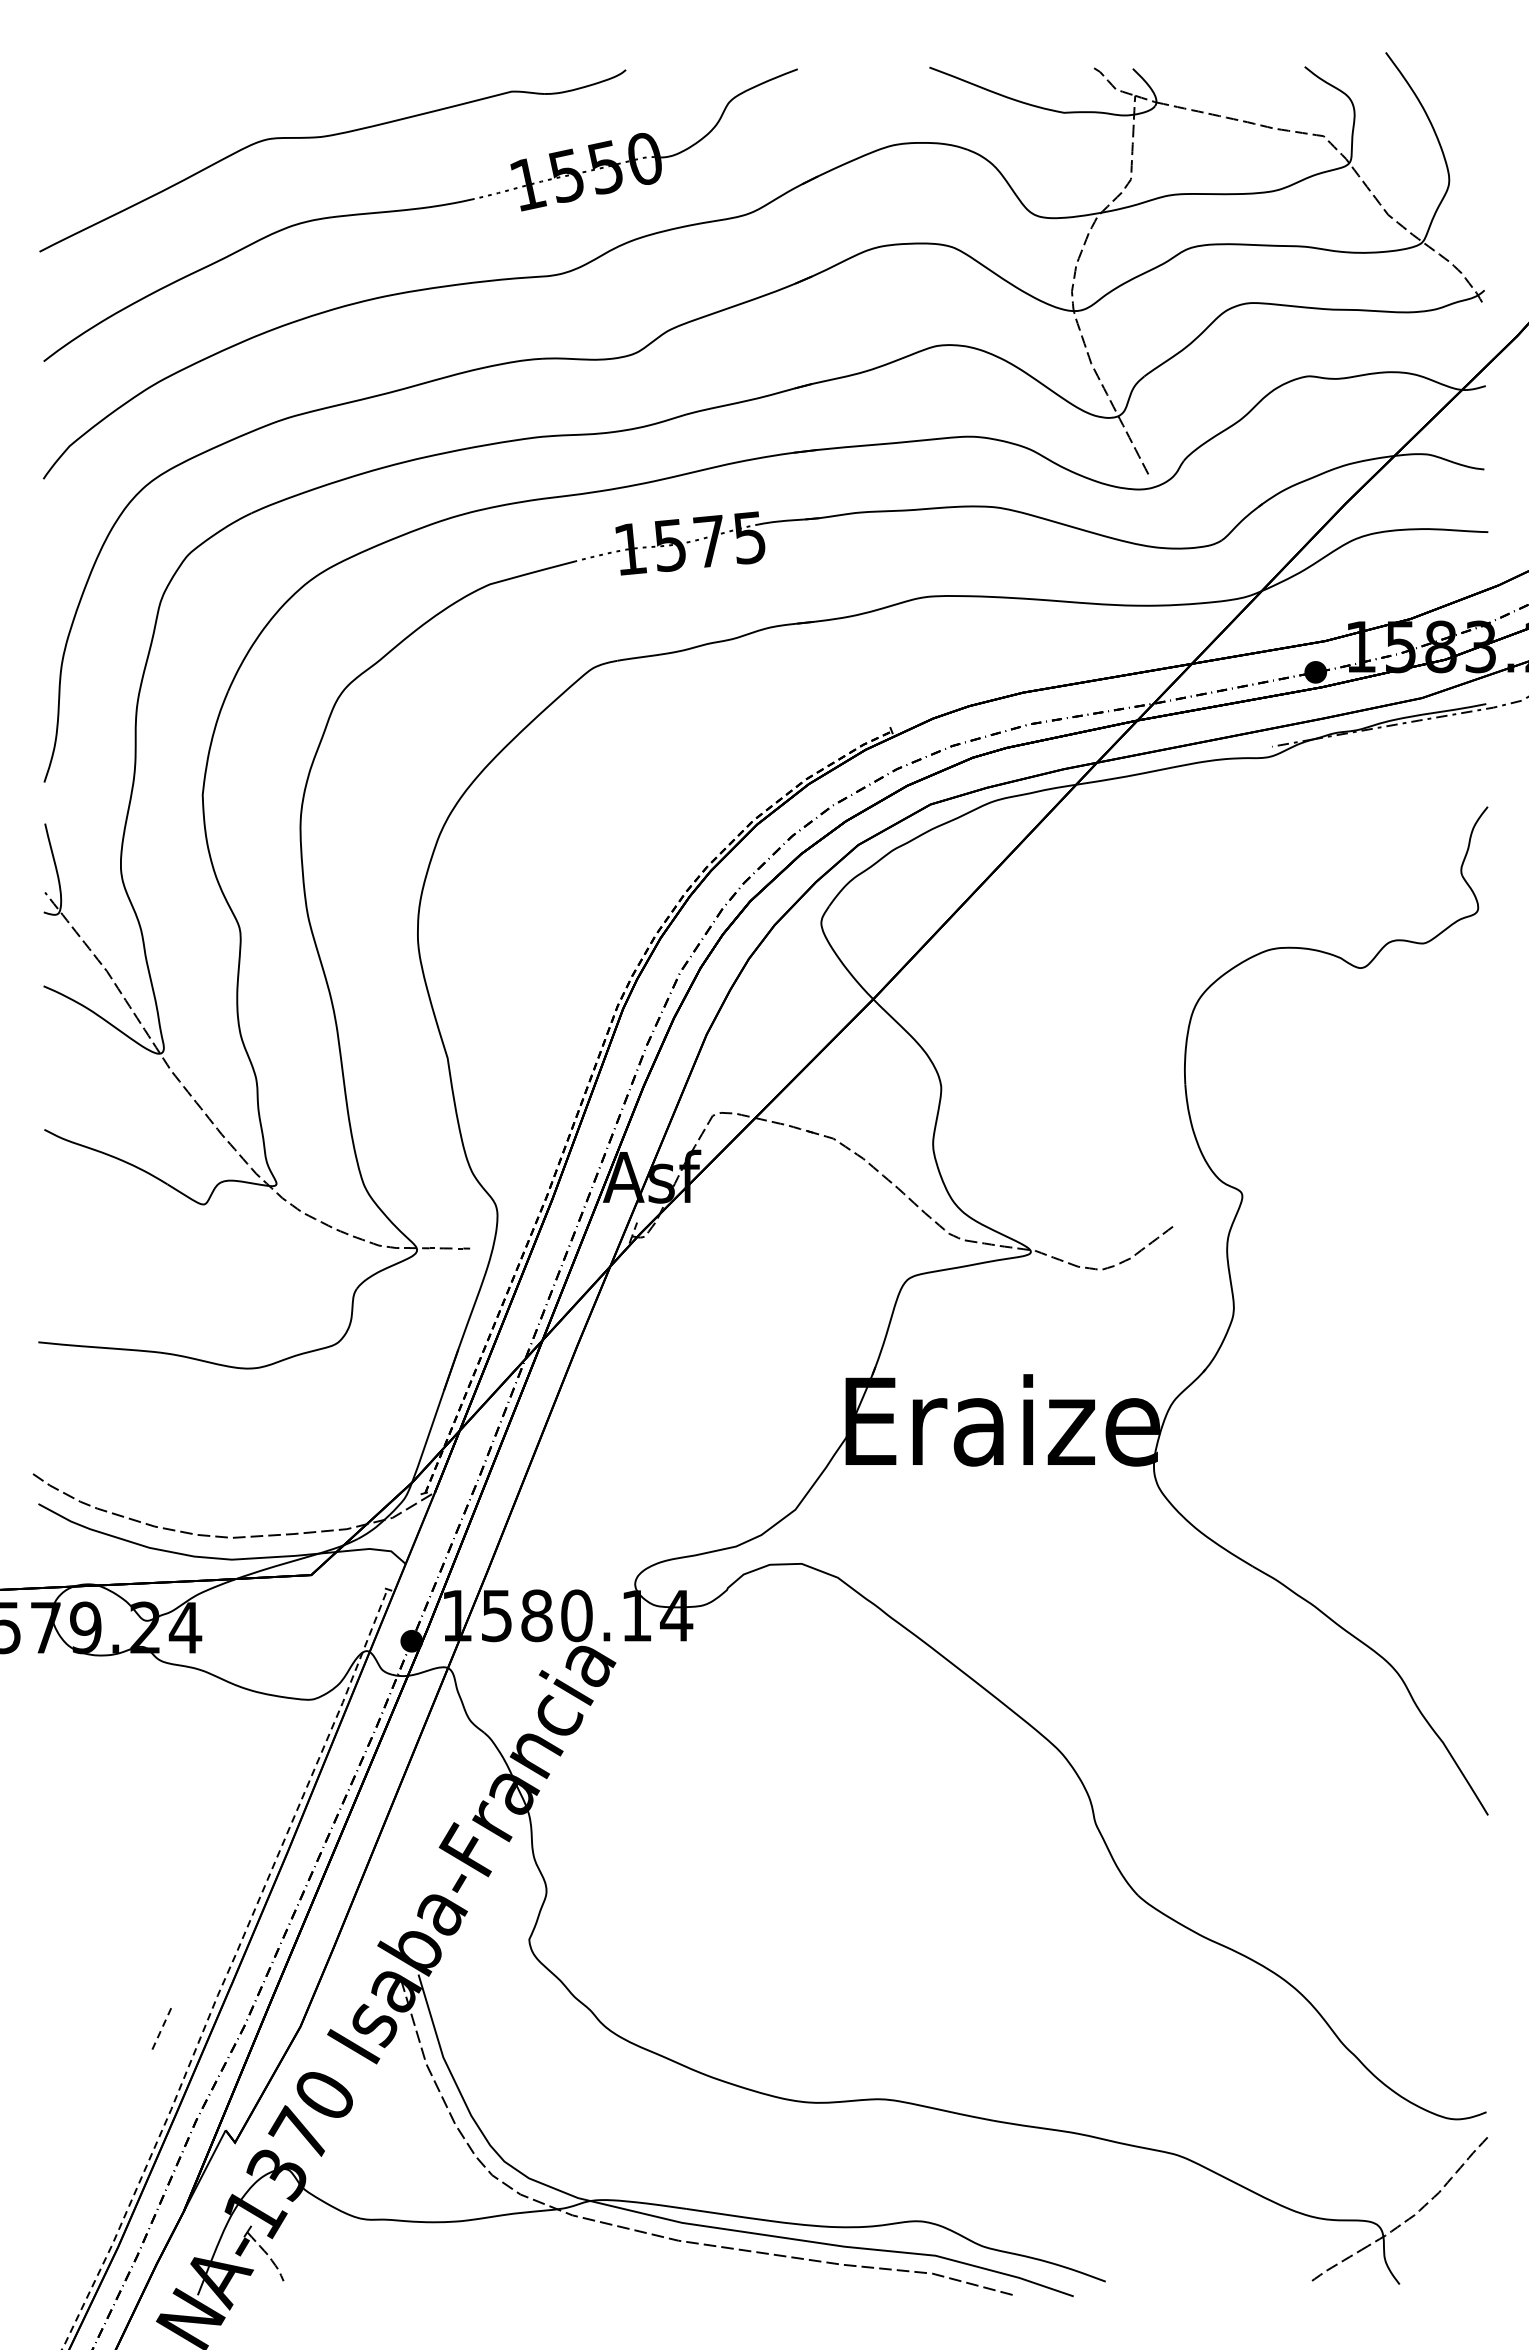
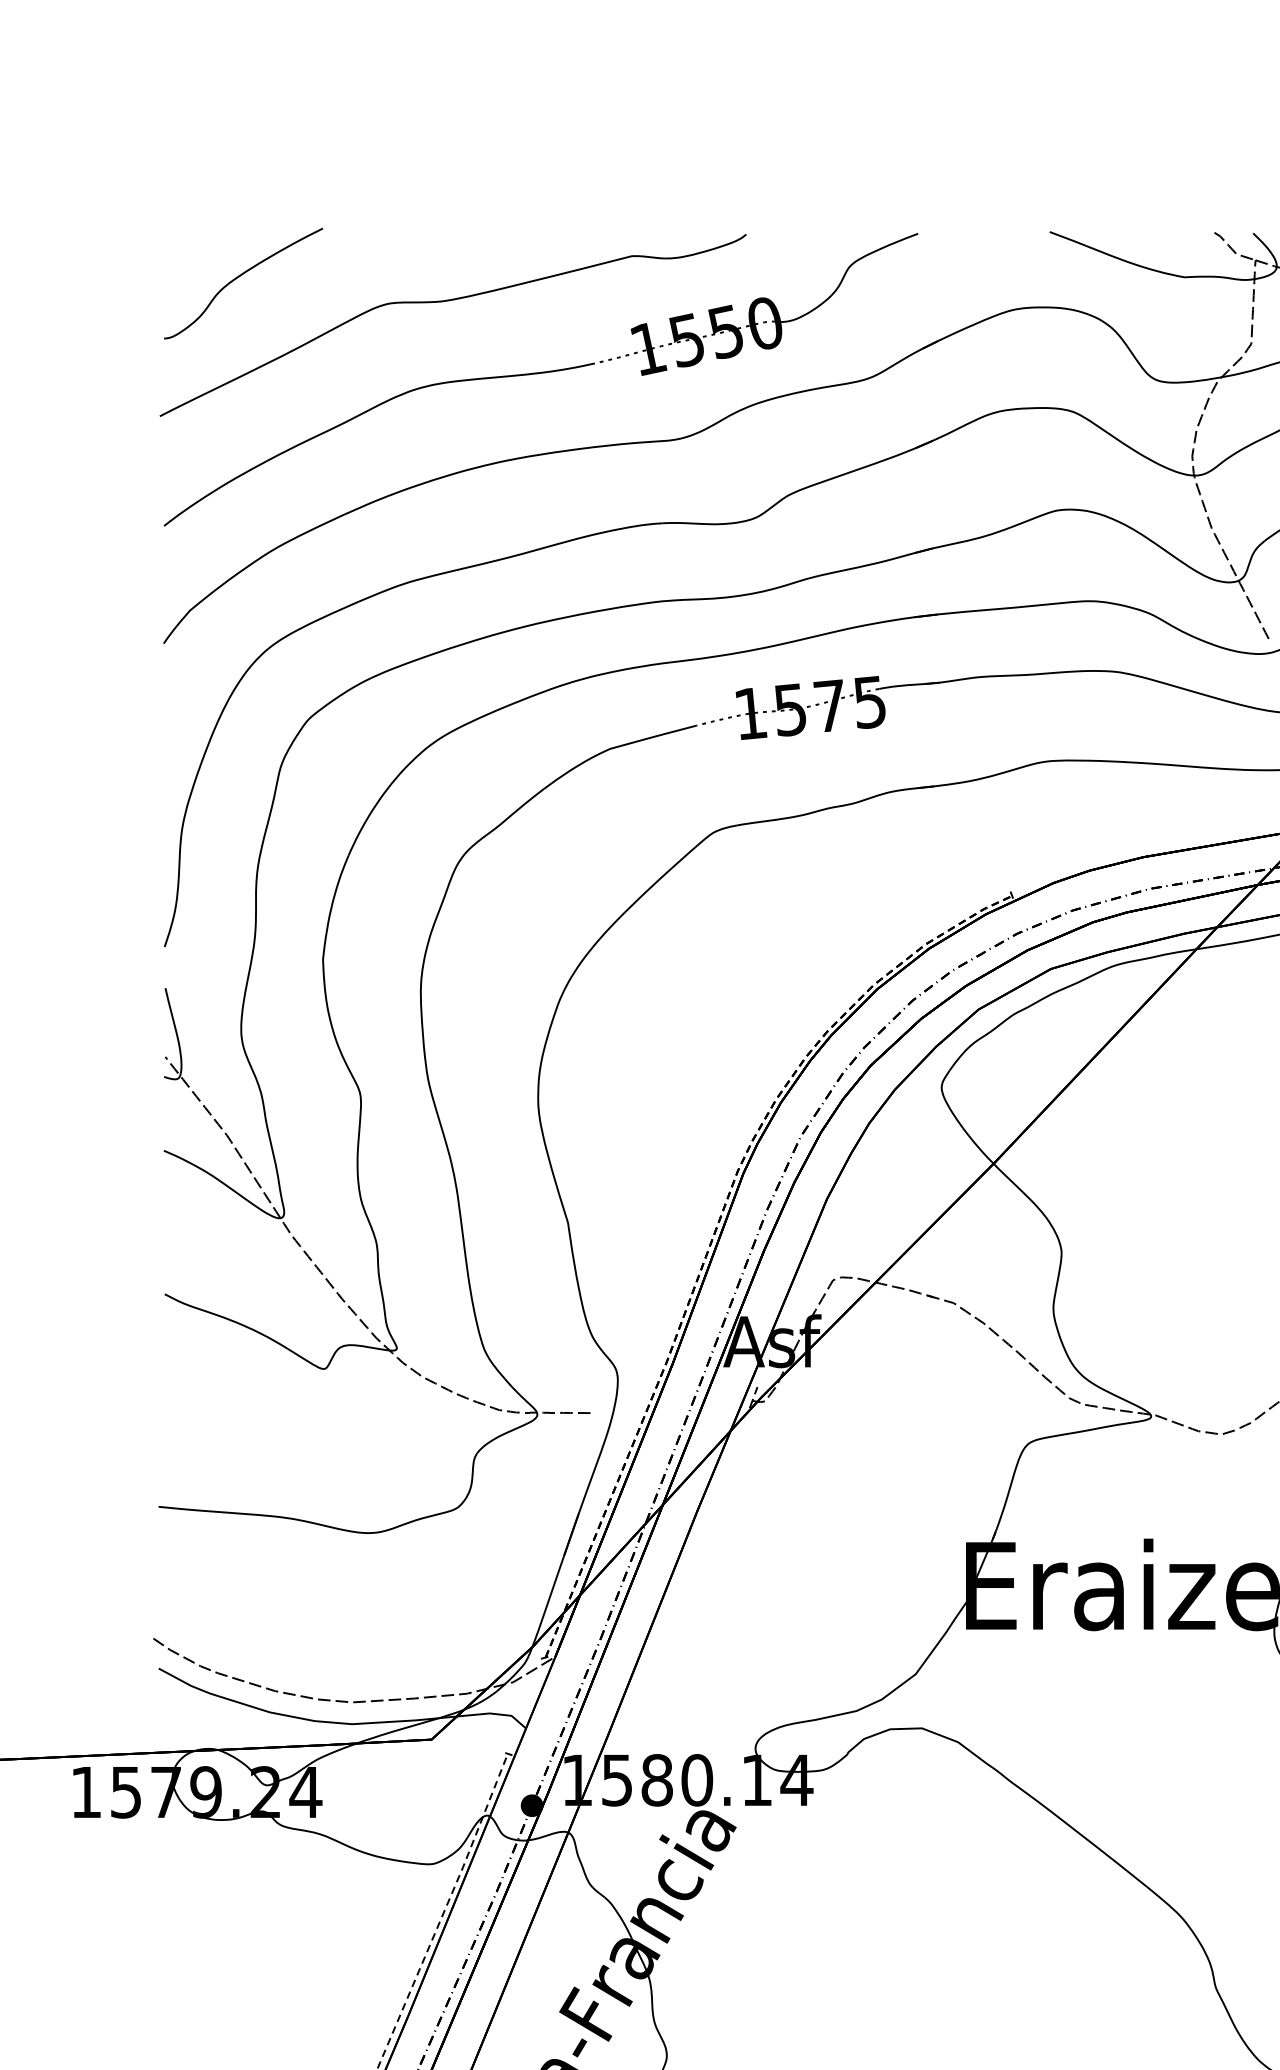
curve: (118, 113) -> (238, 278), added

